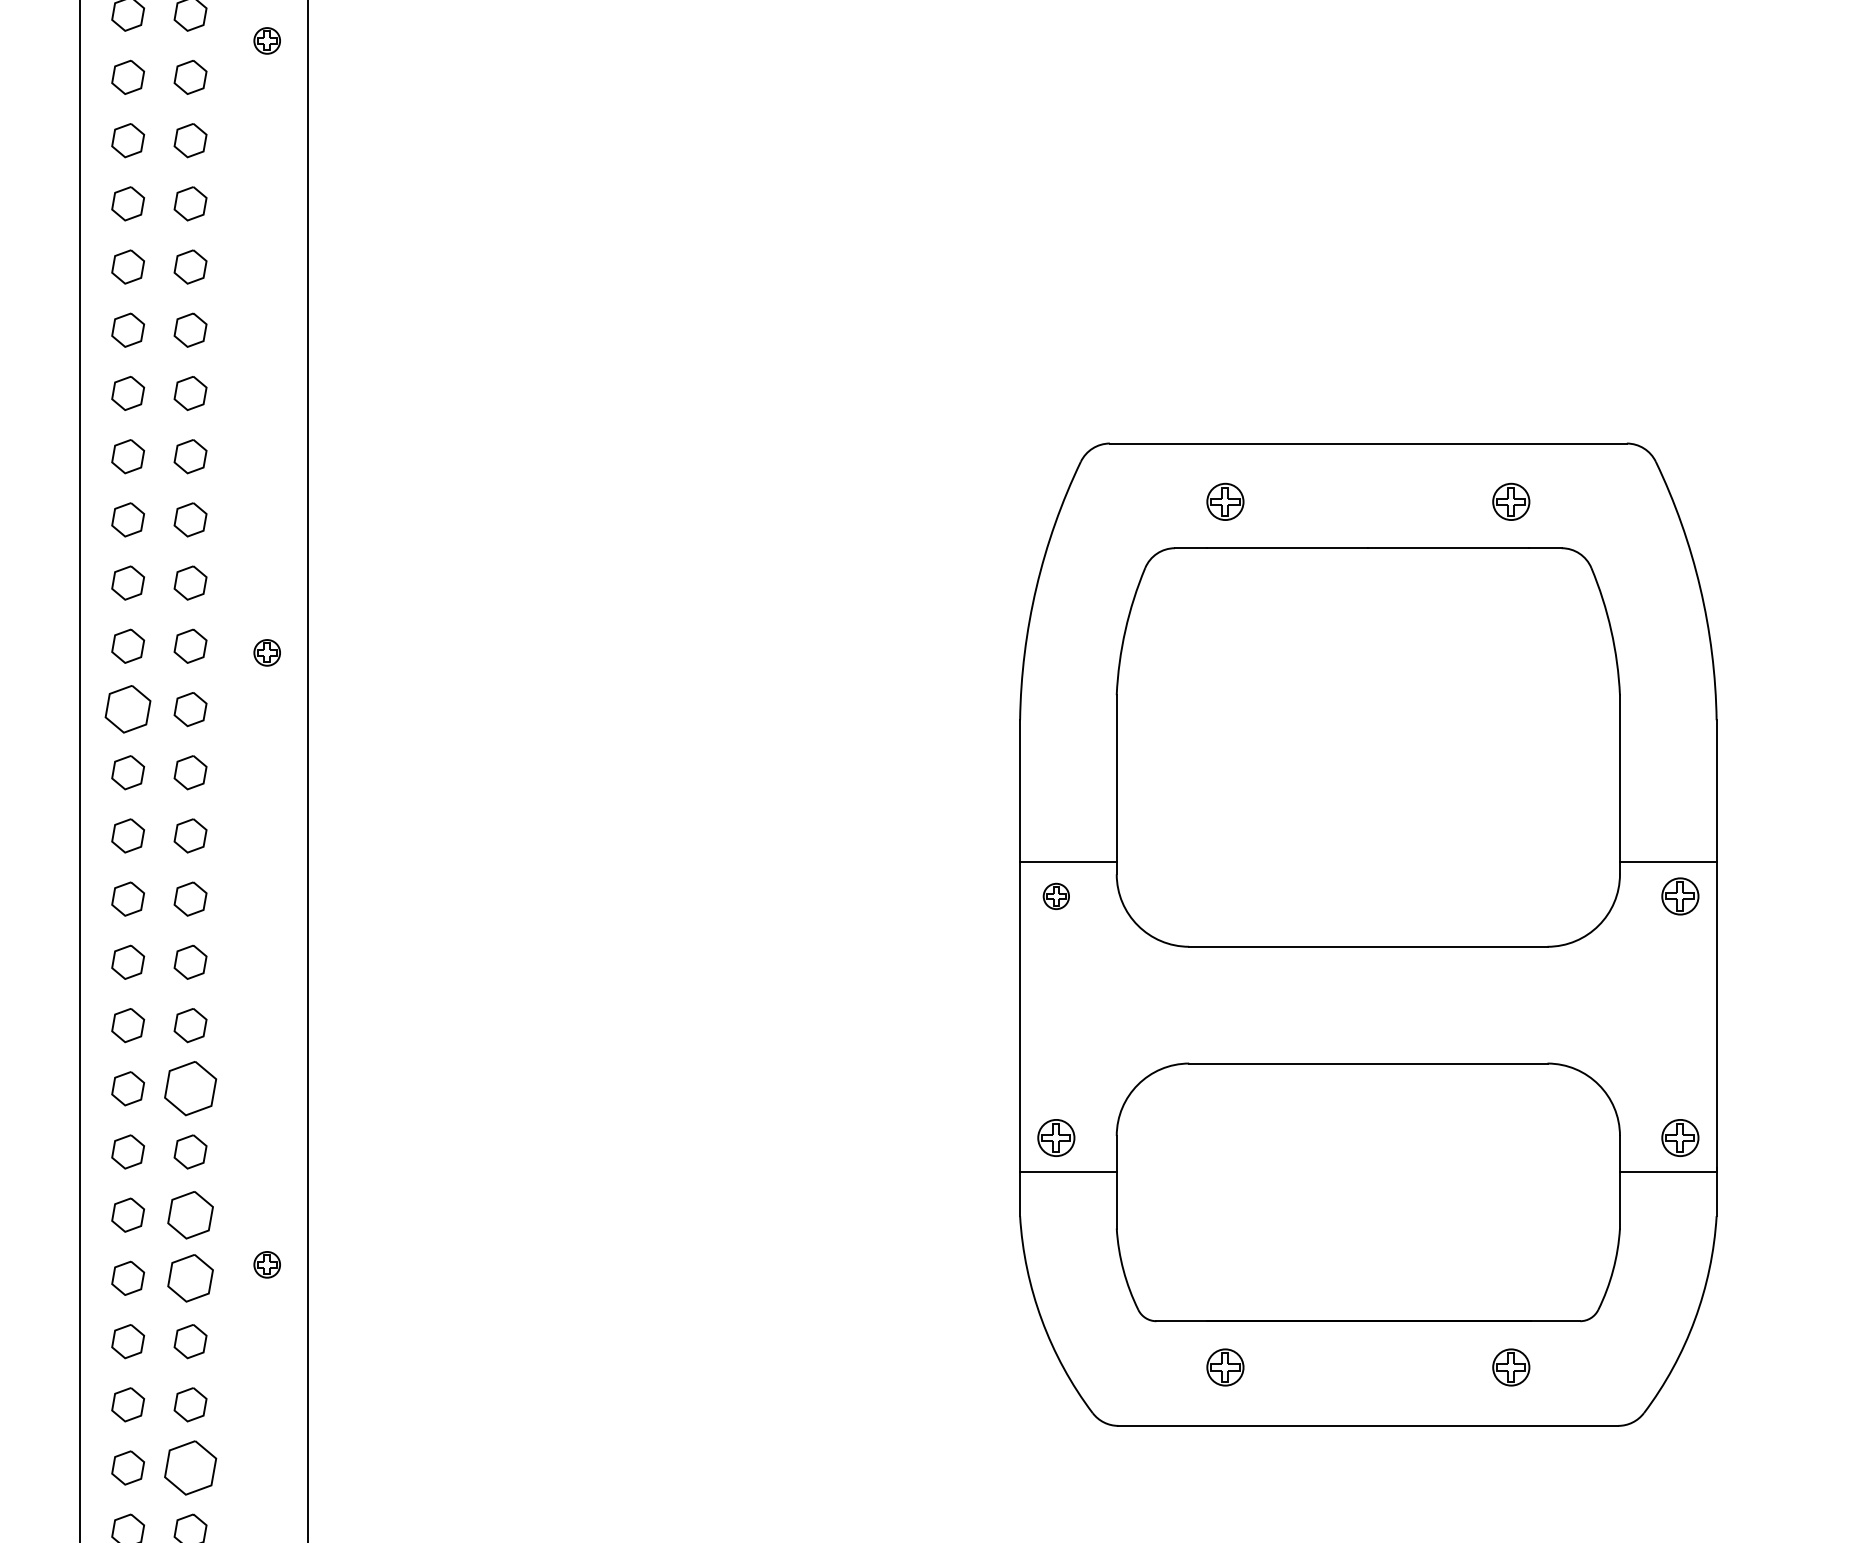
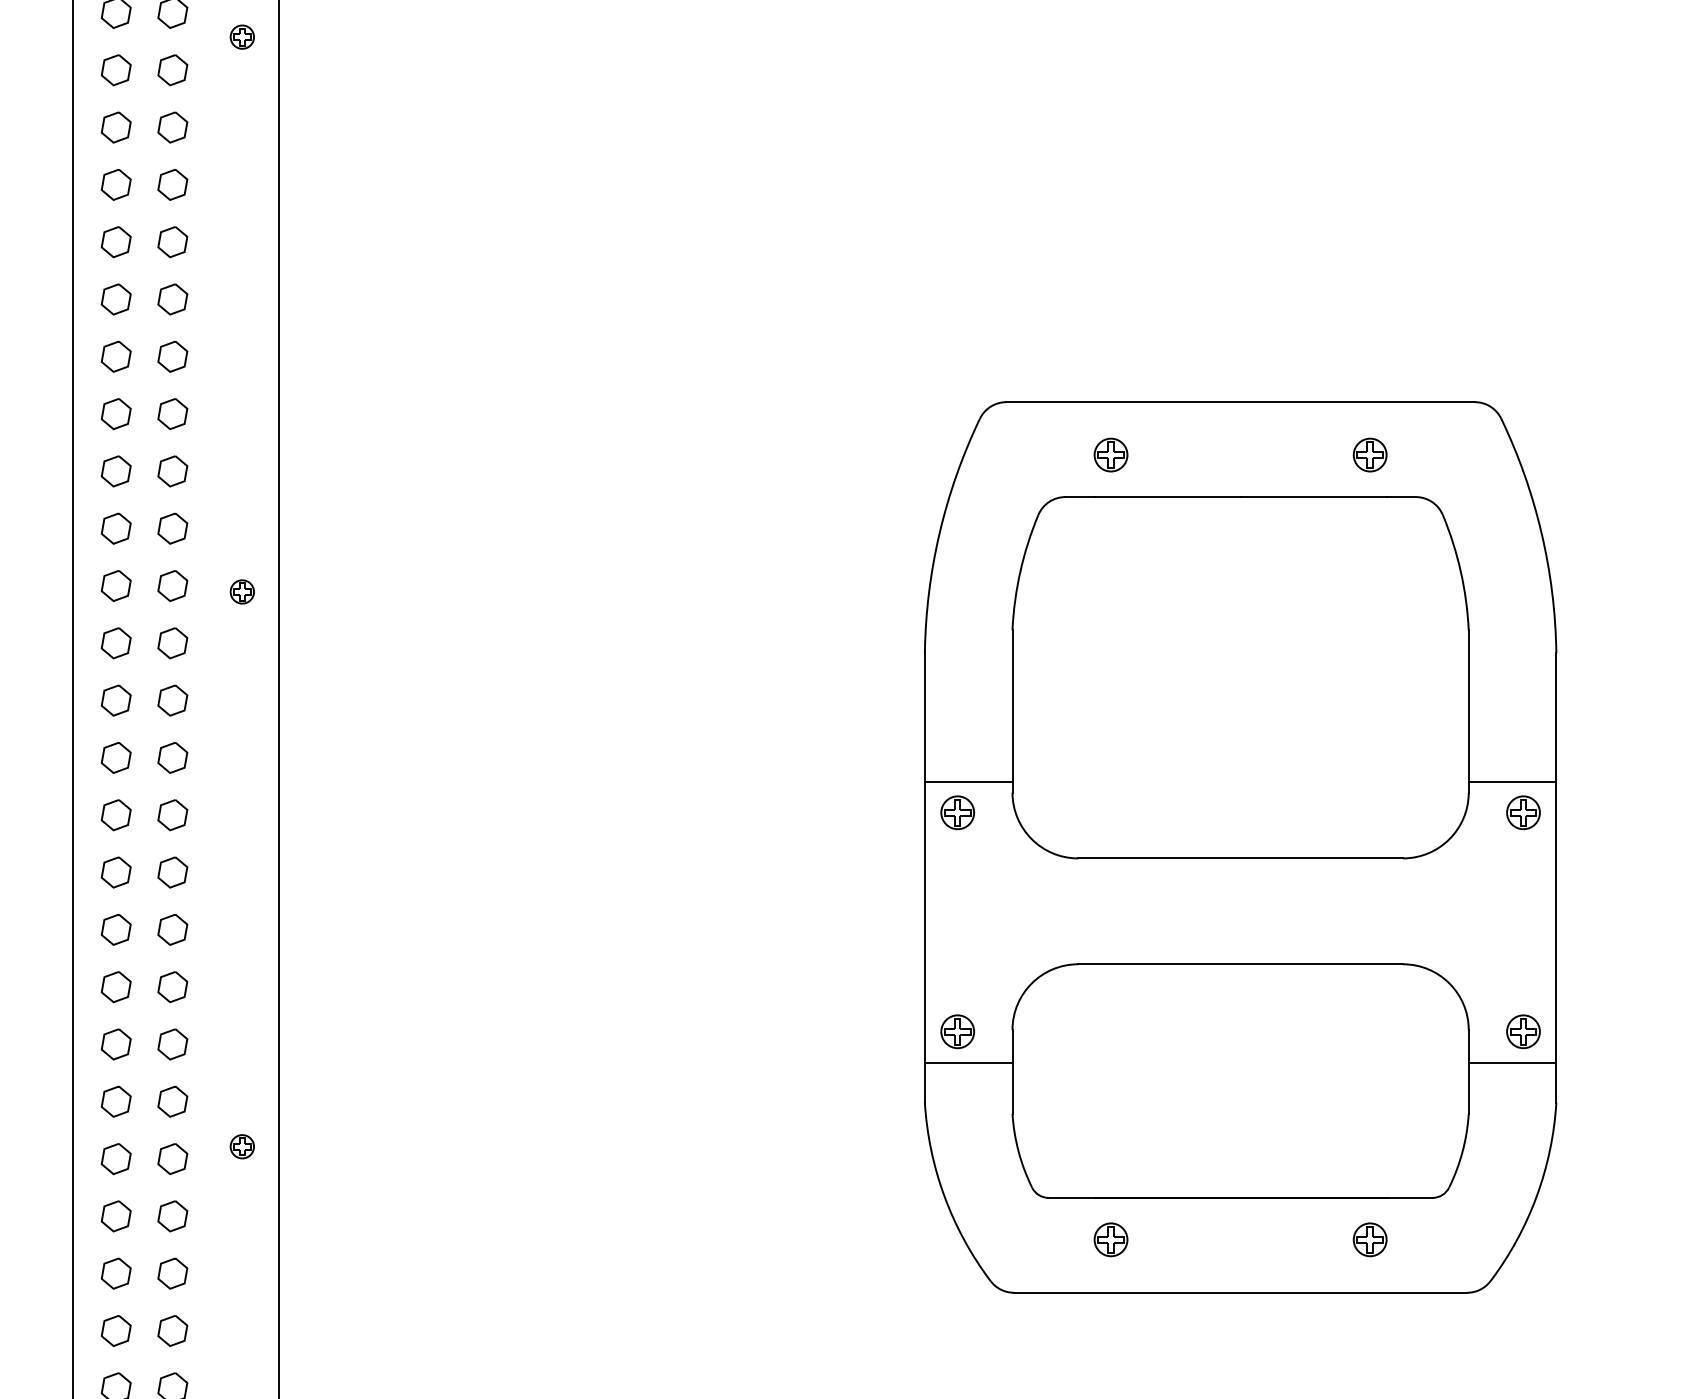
part: (128, 709) -> (116, 643), size x0.71
part: (1056, 896) -> (957, 812), size x1.43
part: (190, 1088) -> (172, 986), size x0.62
part: (190, 1214) -> (172, 1101), size x0.71
part: (190, 1278) -> (172, 1159), size x0.71
part: (190, 1467) -> (172, 1330), size x0.62

